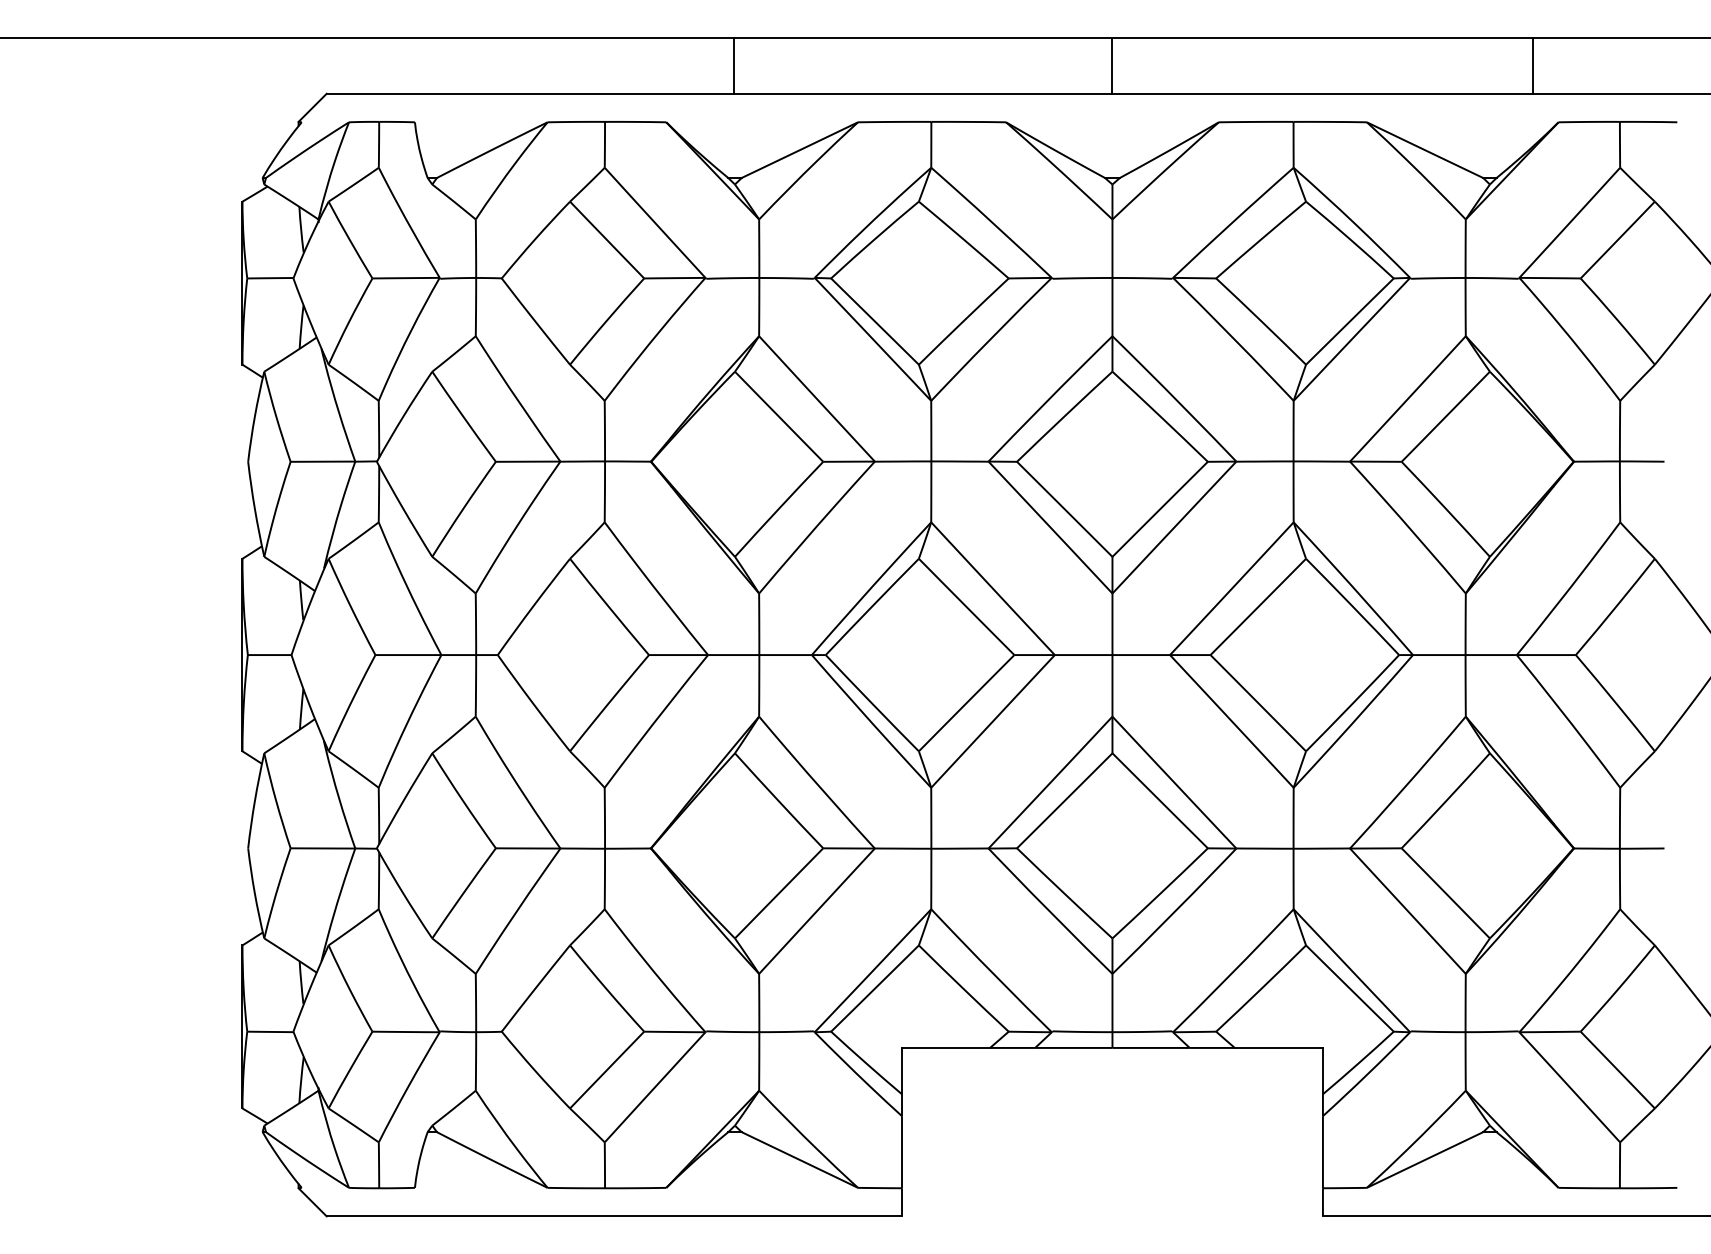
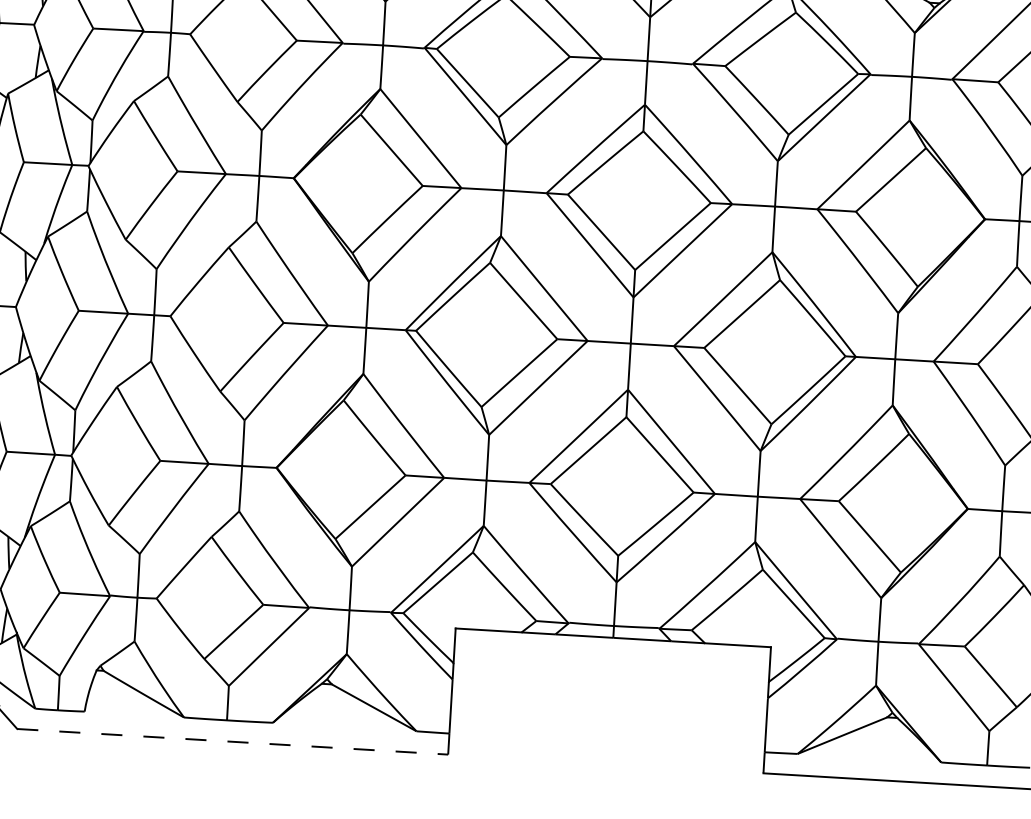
line: (614, 1216) -> (232, 741), solid -> dashed

